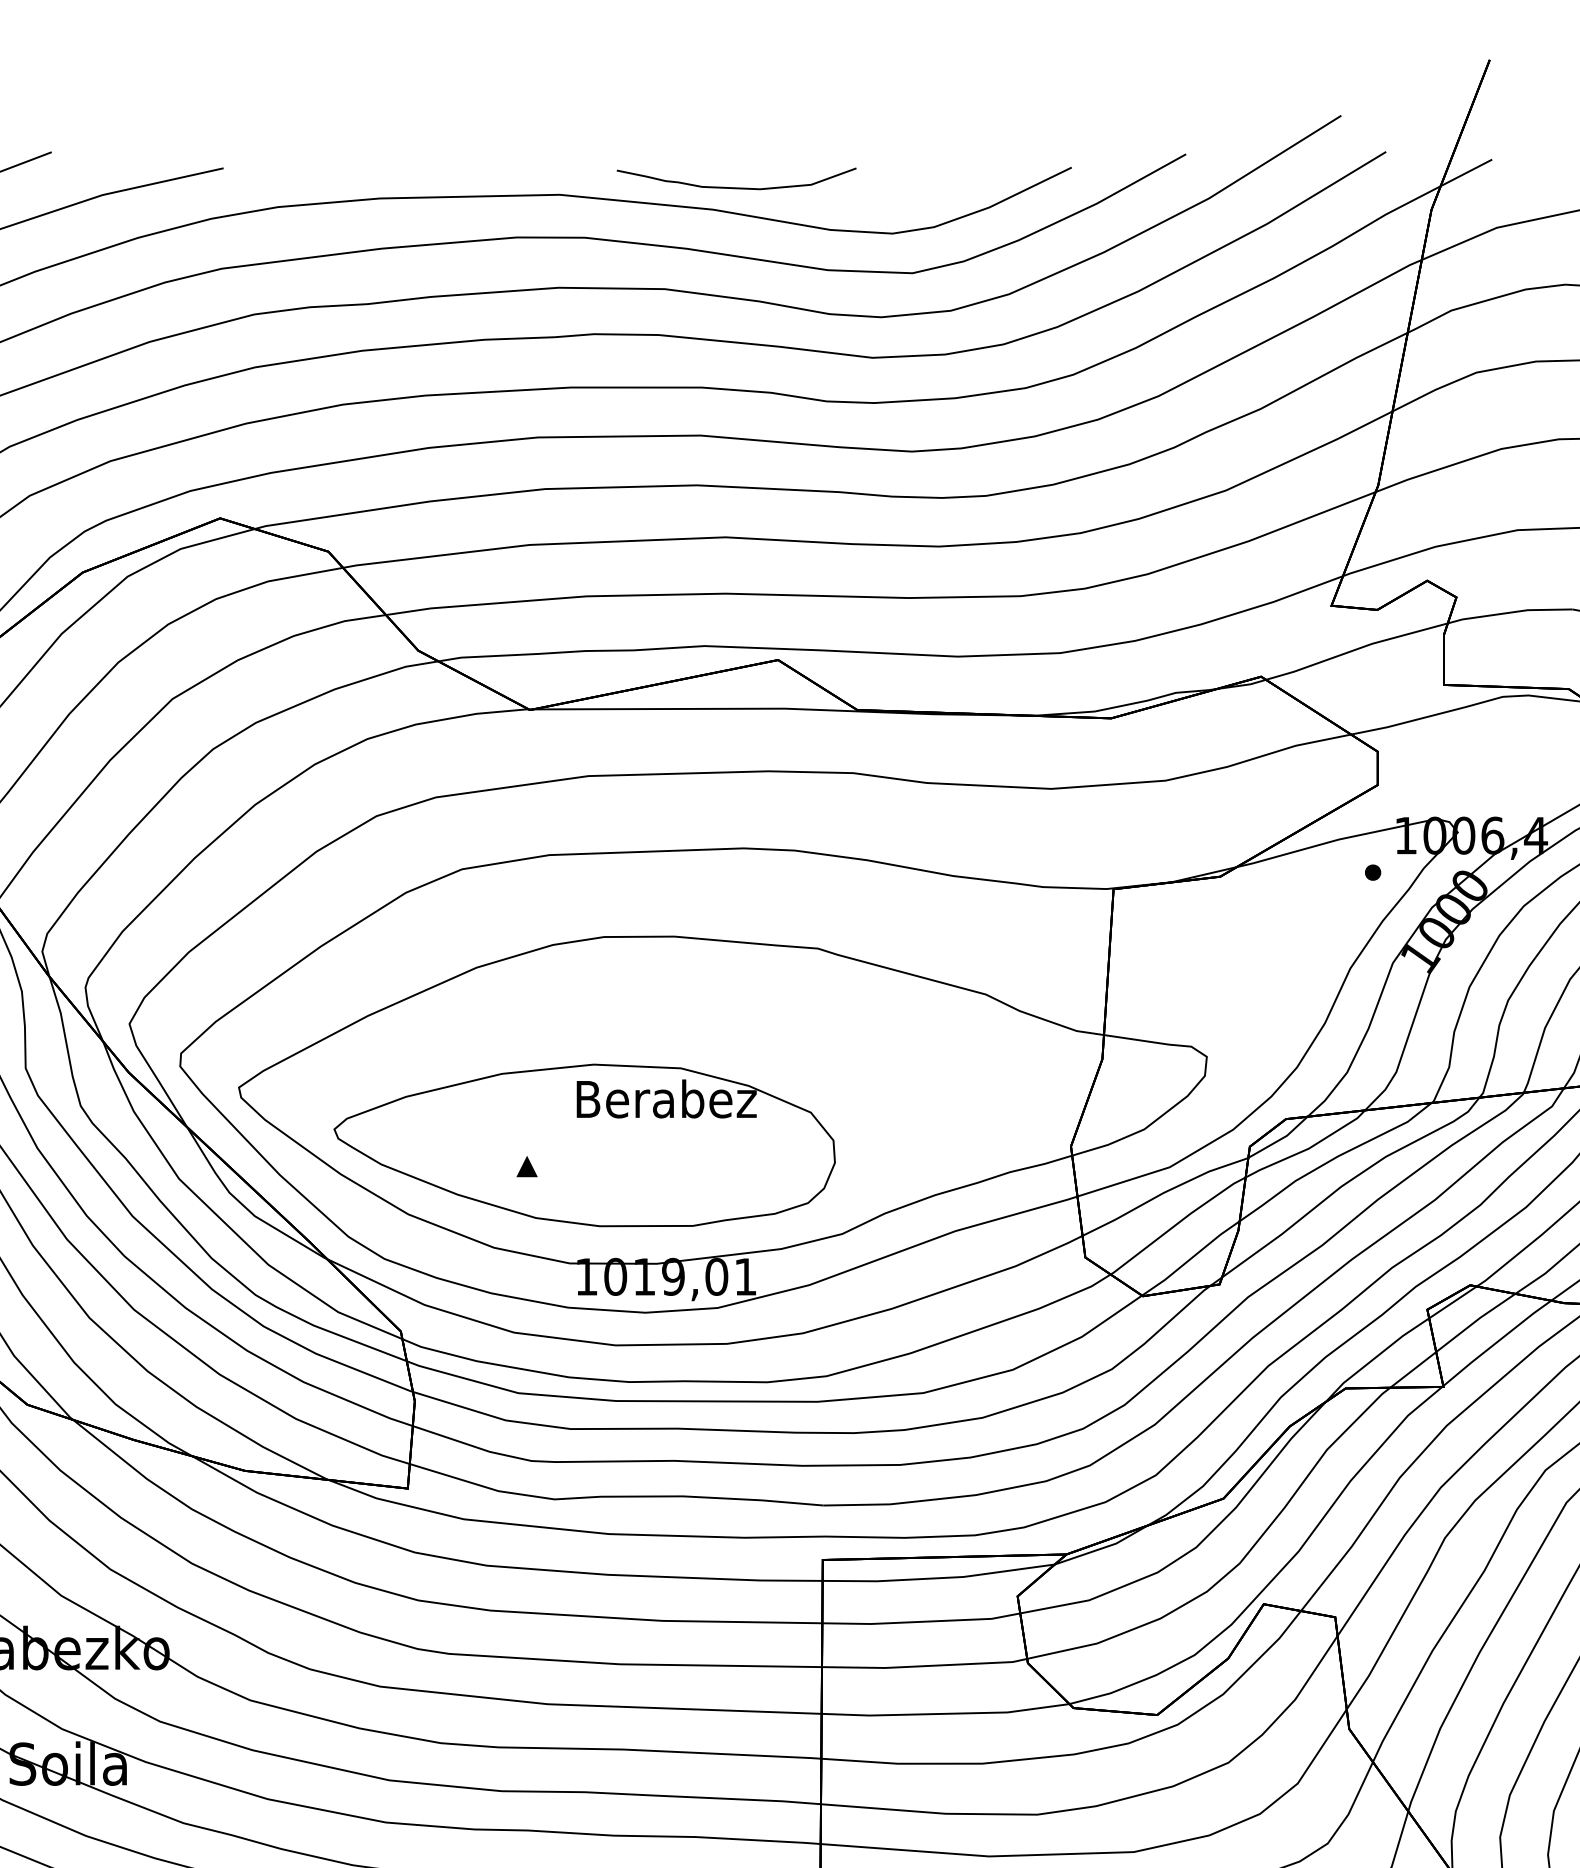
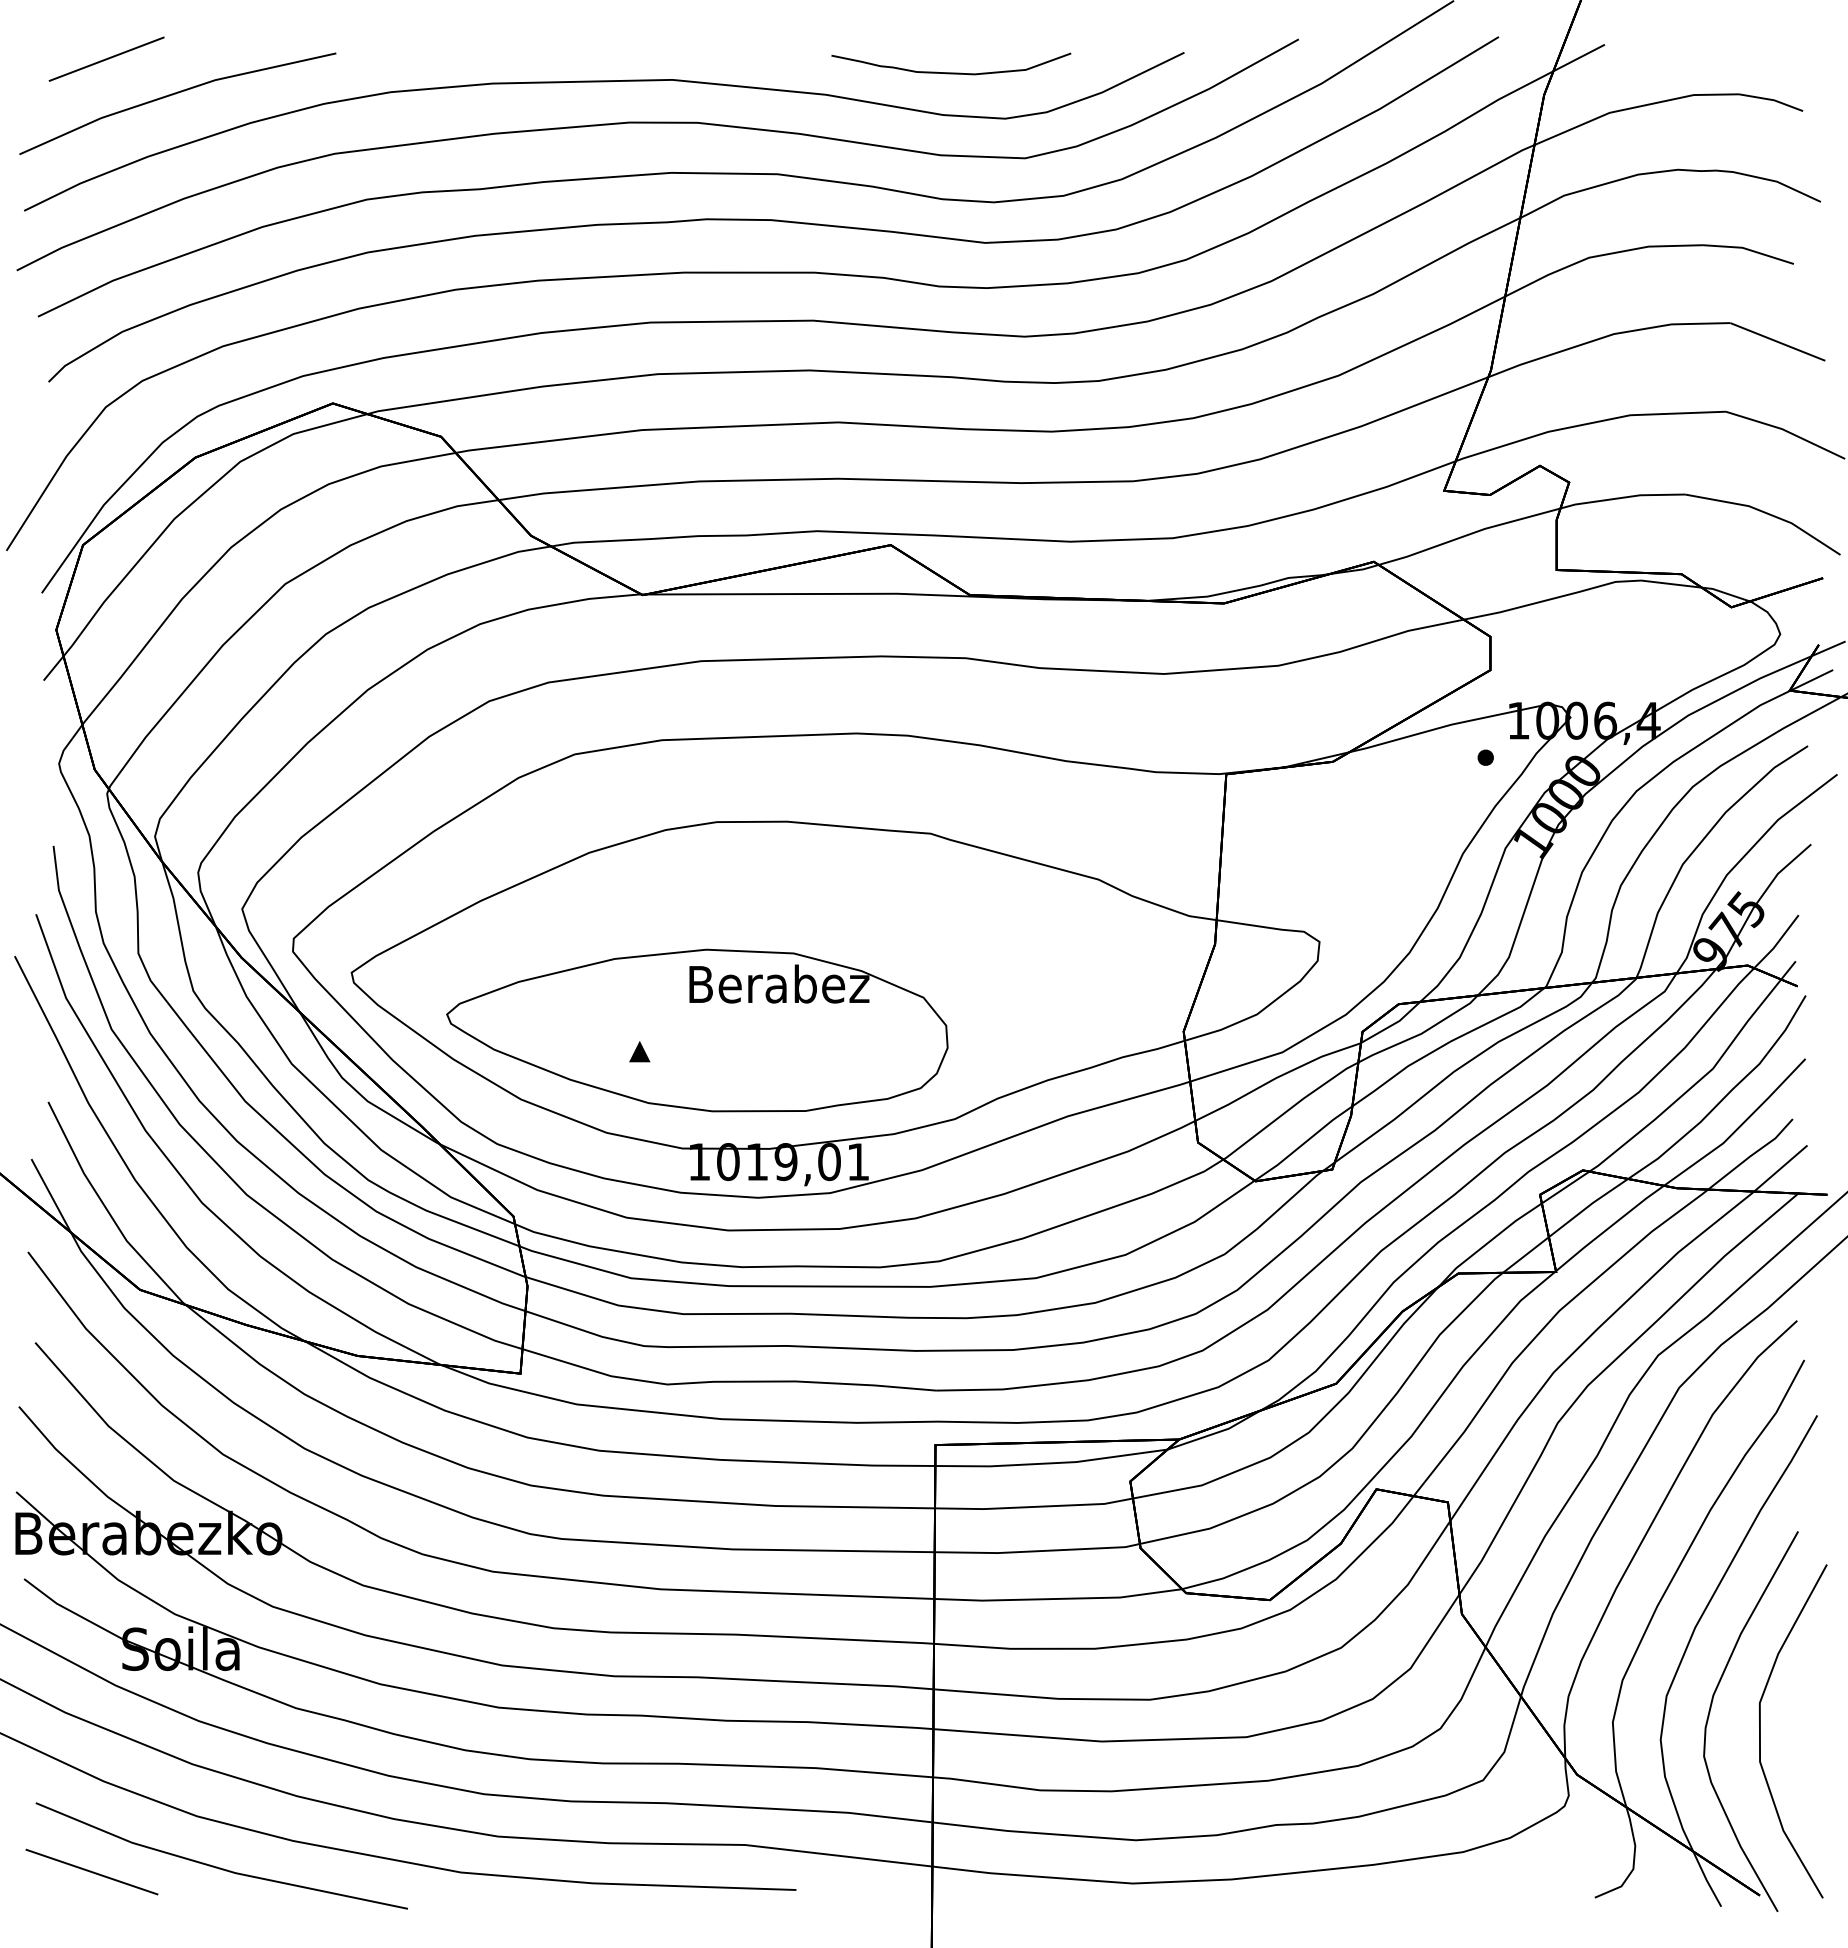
curve: (736, 187) -> (951, 72), moved

